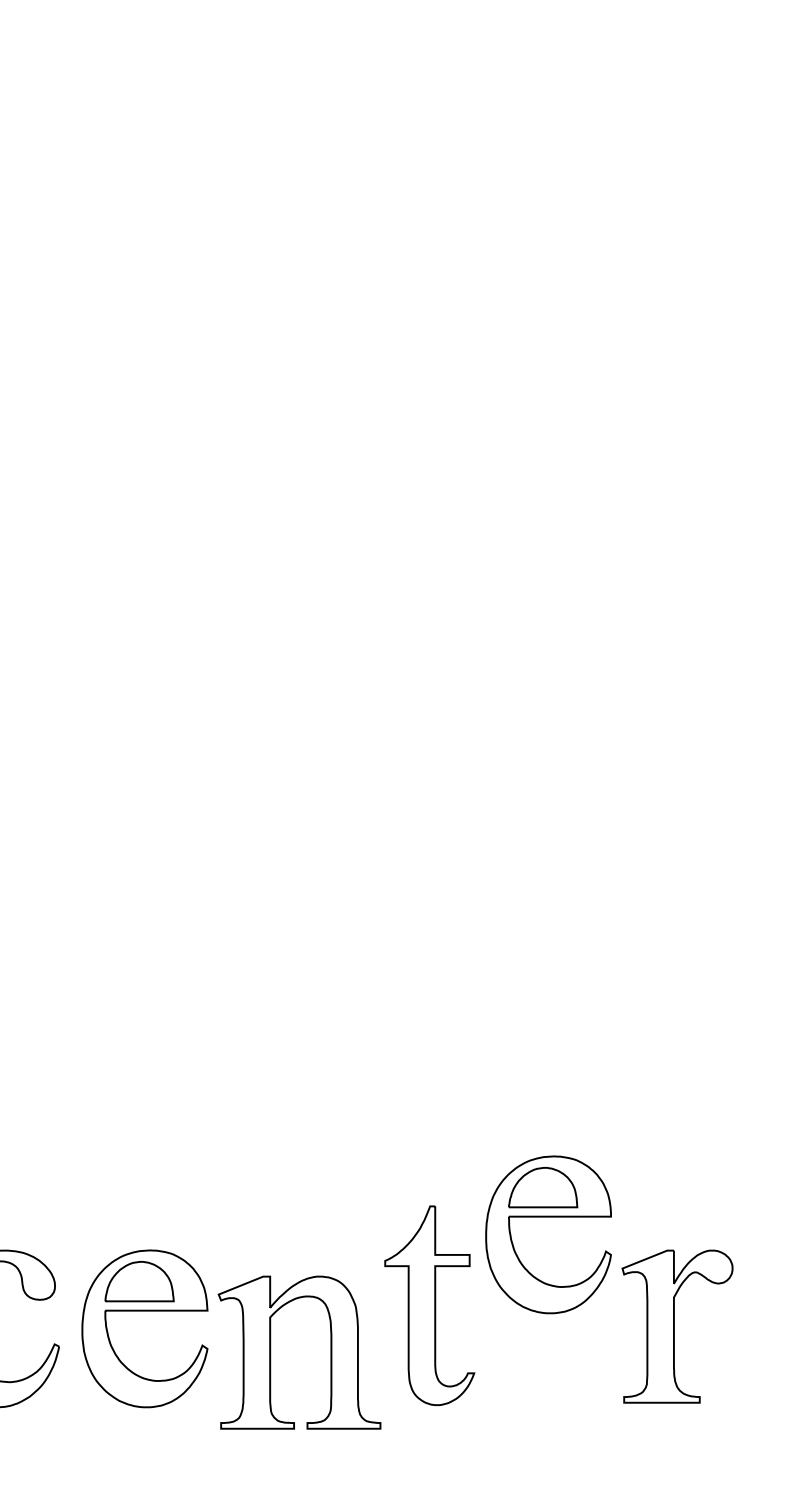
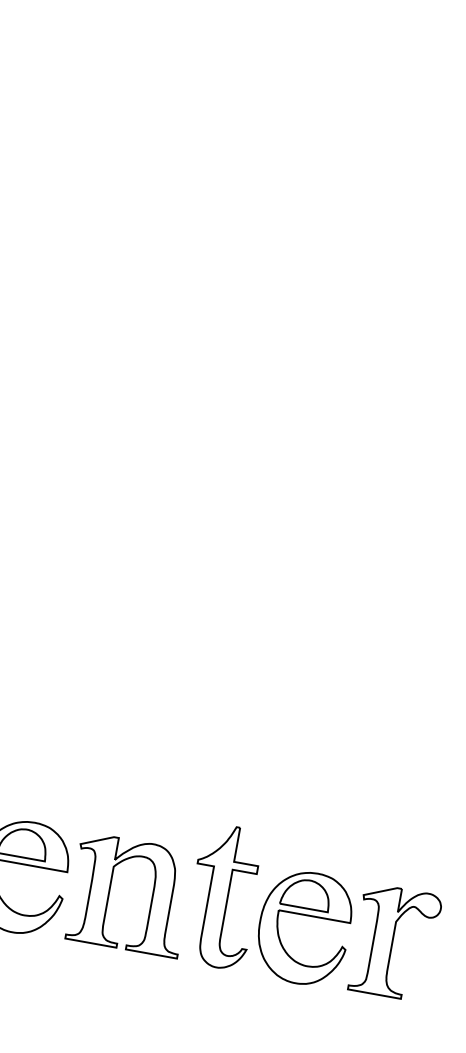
part: (548, 1217) -> (306, 915), moved
part: (271, 1352) -> (110, 891), moved

